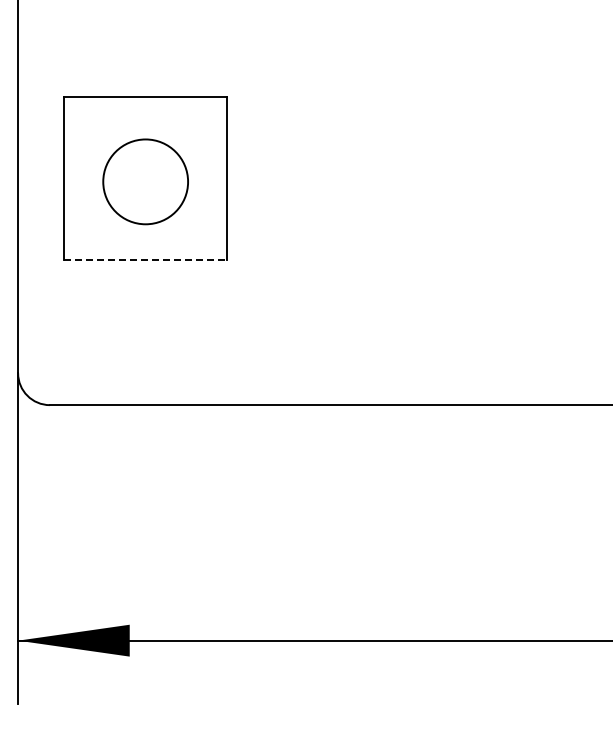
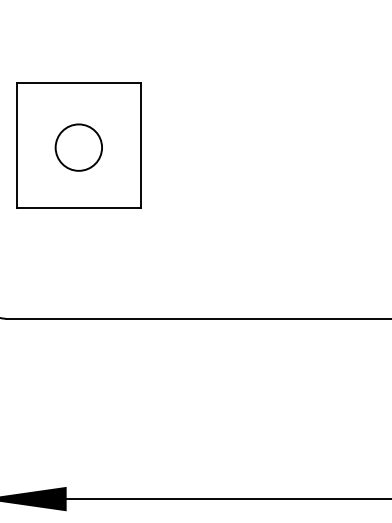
circle: (145, 181) -> (78, 147), size x0.71
line: (146, 260) -> (79, 207), dashed -> solid

